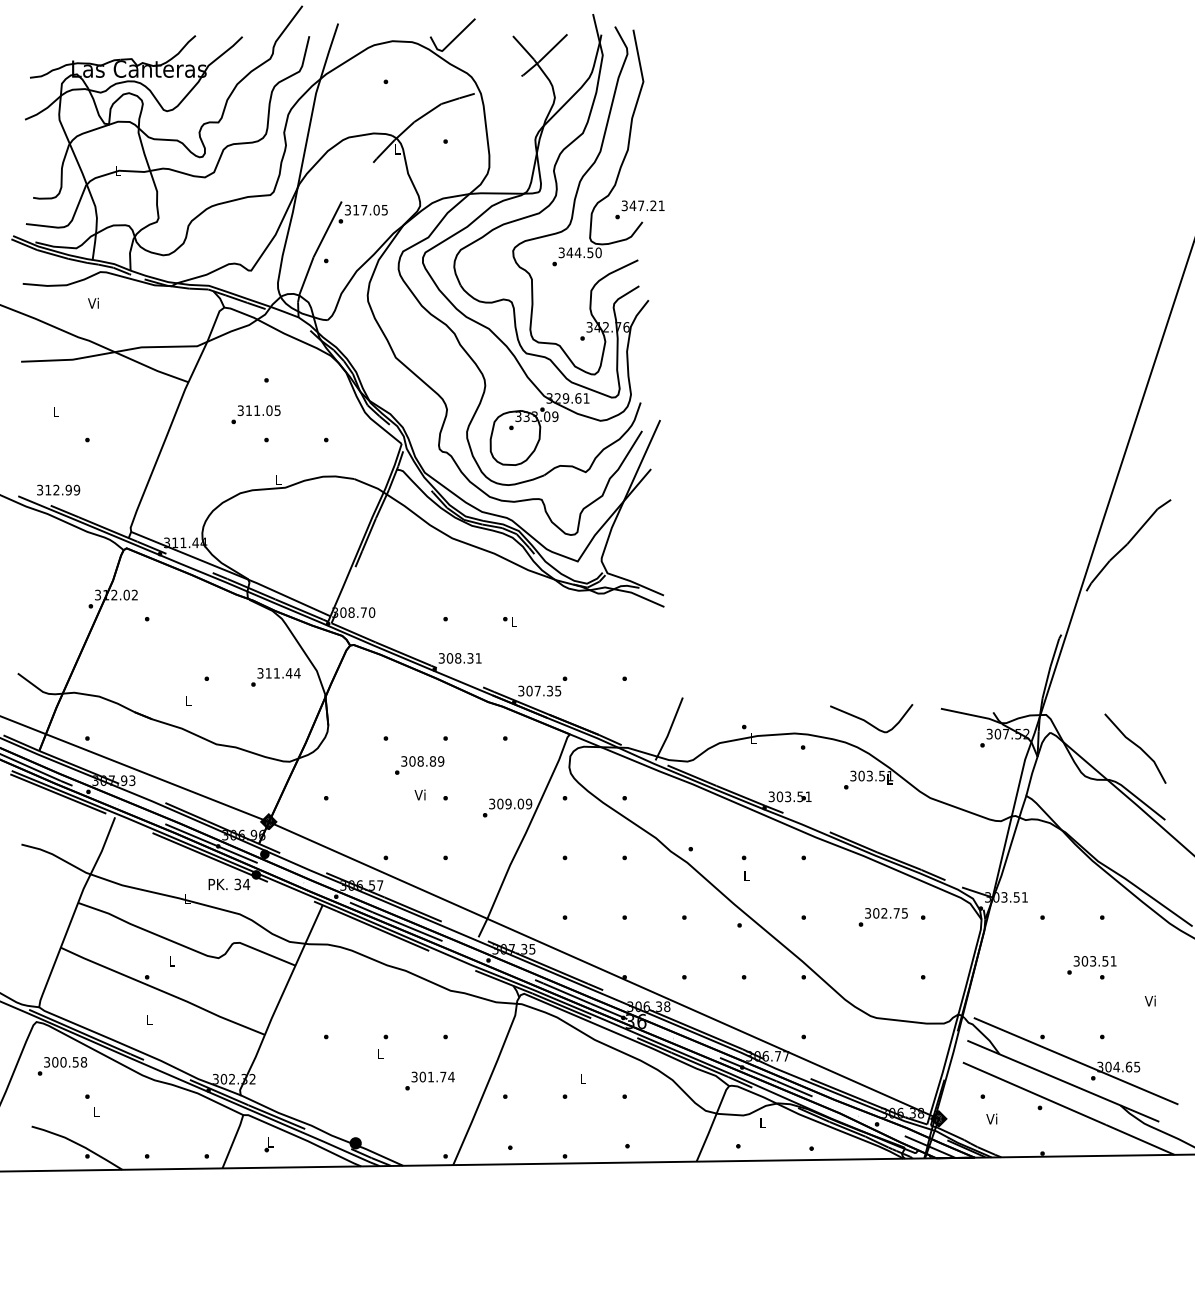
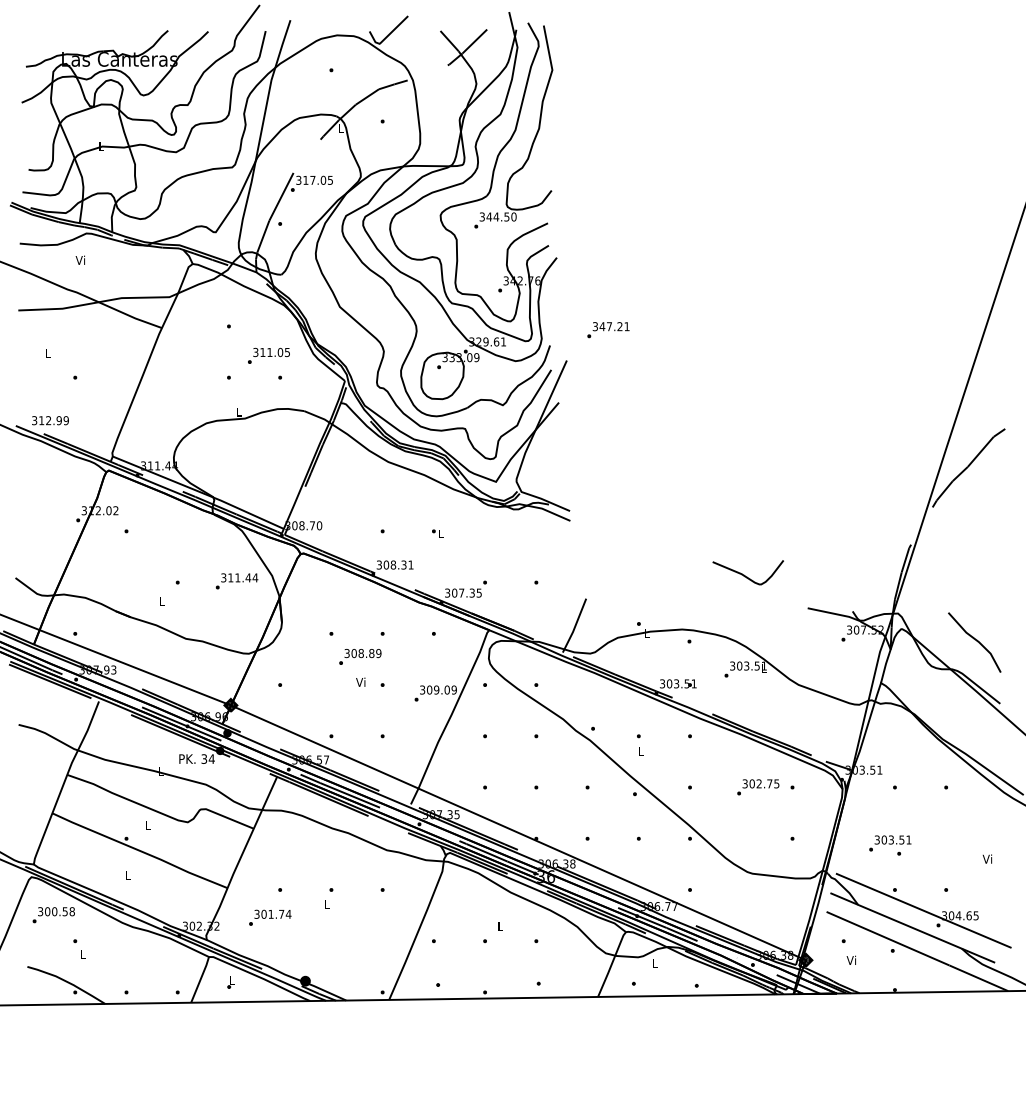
text: (640, 210) -> (608, 330), moved
text: (255, 414) -> (268, 355), moved
curve: (867, 720) -> (744, 574), moved
text: (1092, 967) -> (890, 845), moved
text: (430, 1080) -> (270, 917), moved

